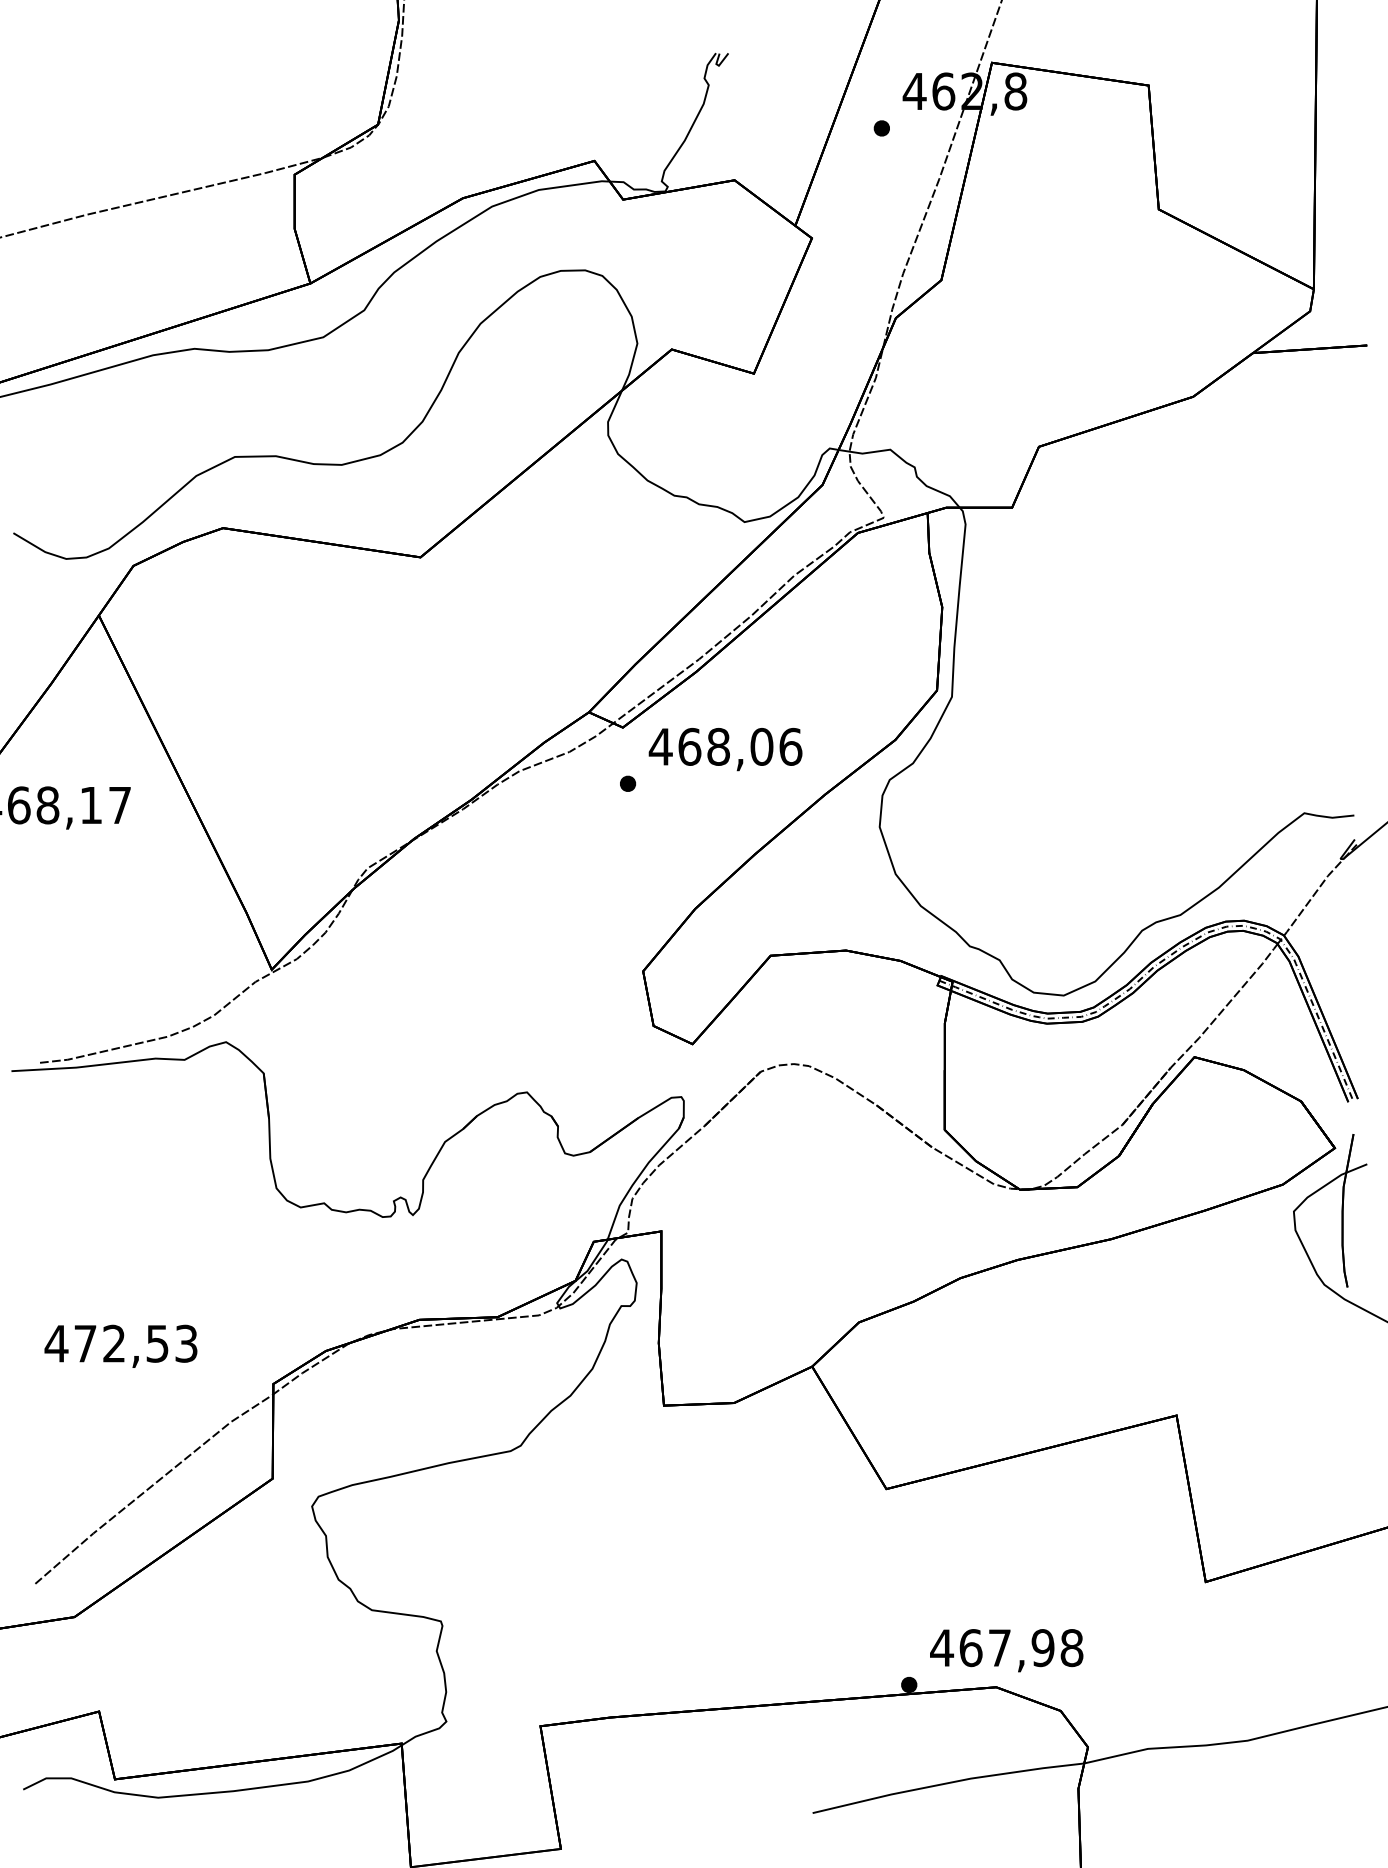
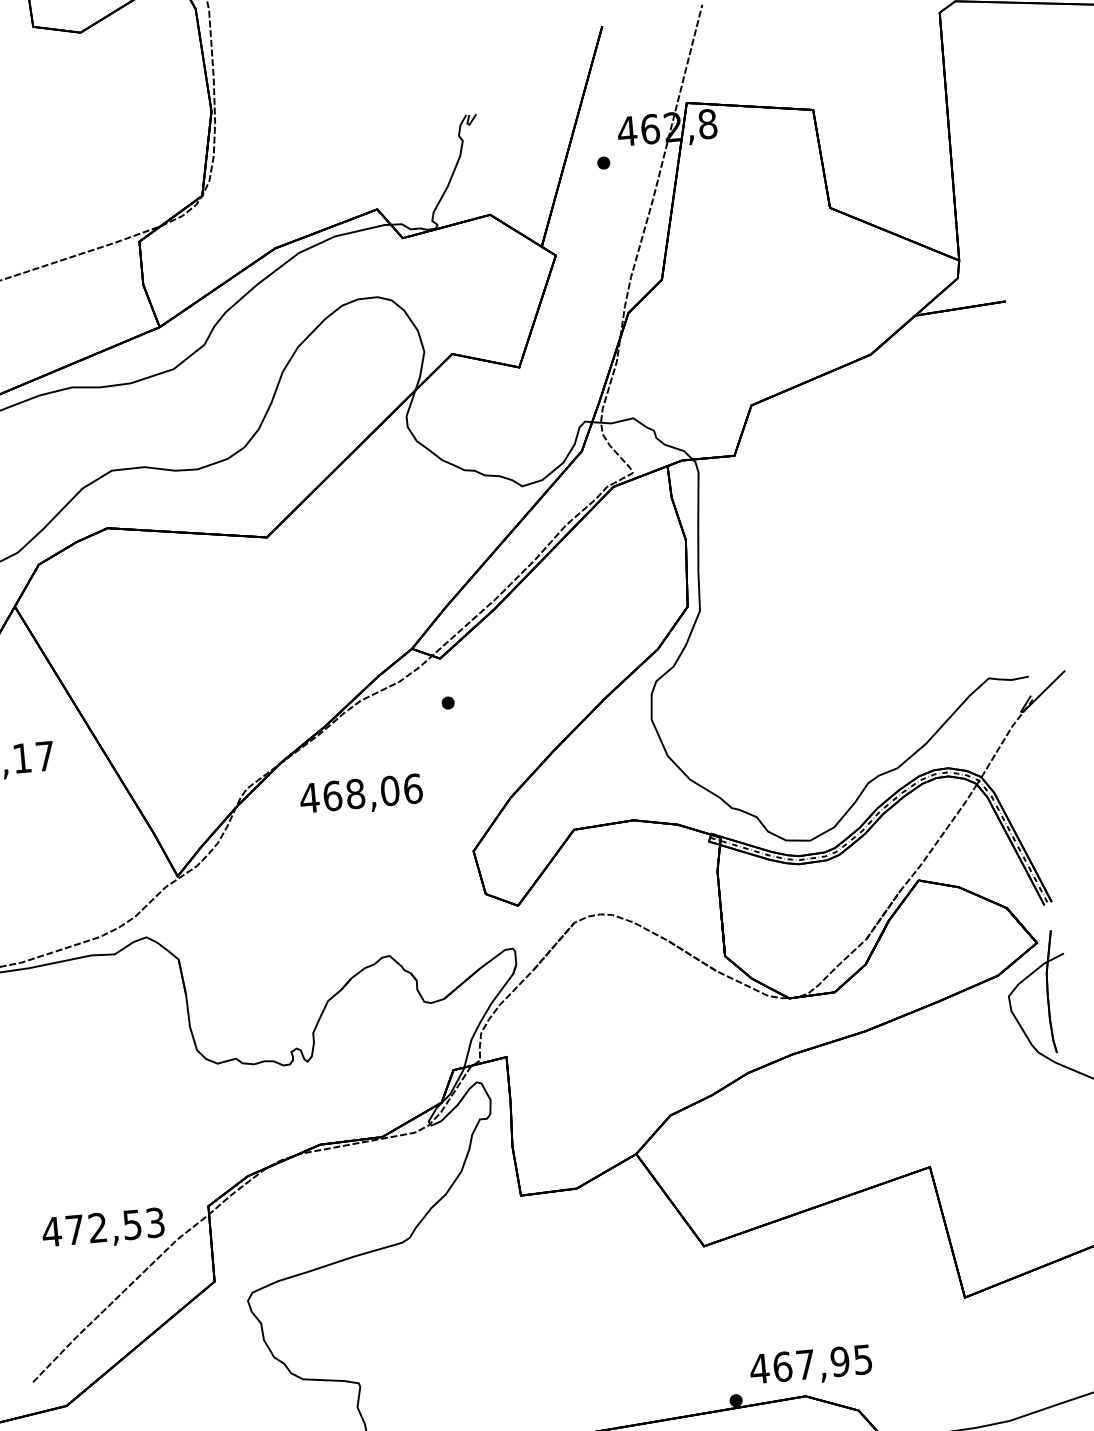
text: (725, 749) -> (361, 795), moved
text: (120, 1345) -> (102, 1228), moved
text: (1071, 1648) -> (862, 1360), 467,98 -> 467,95

